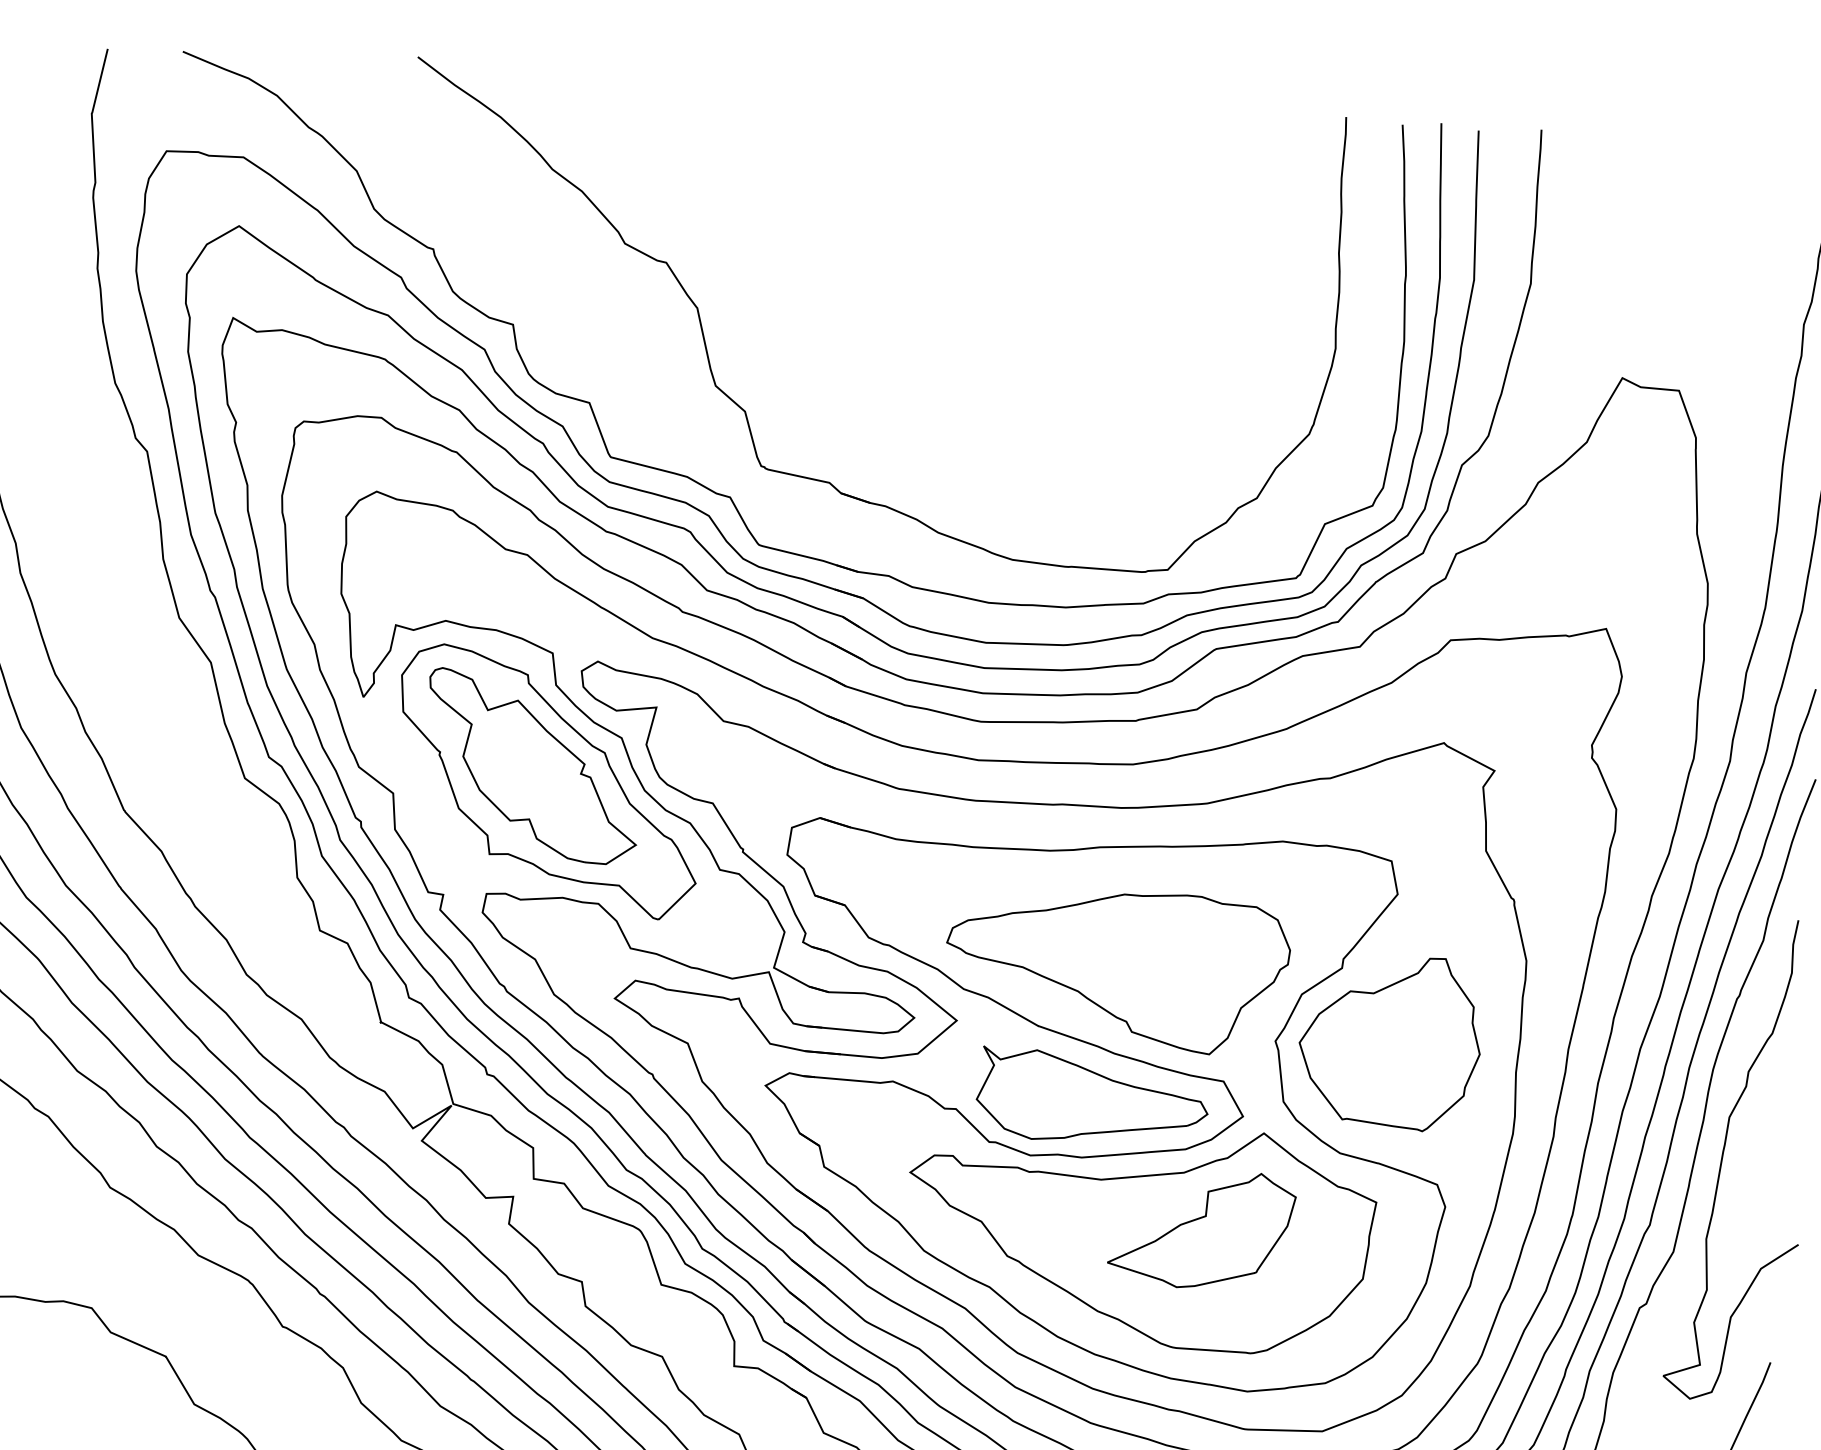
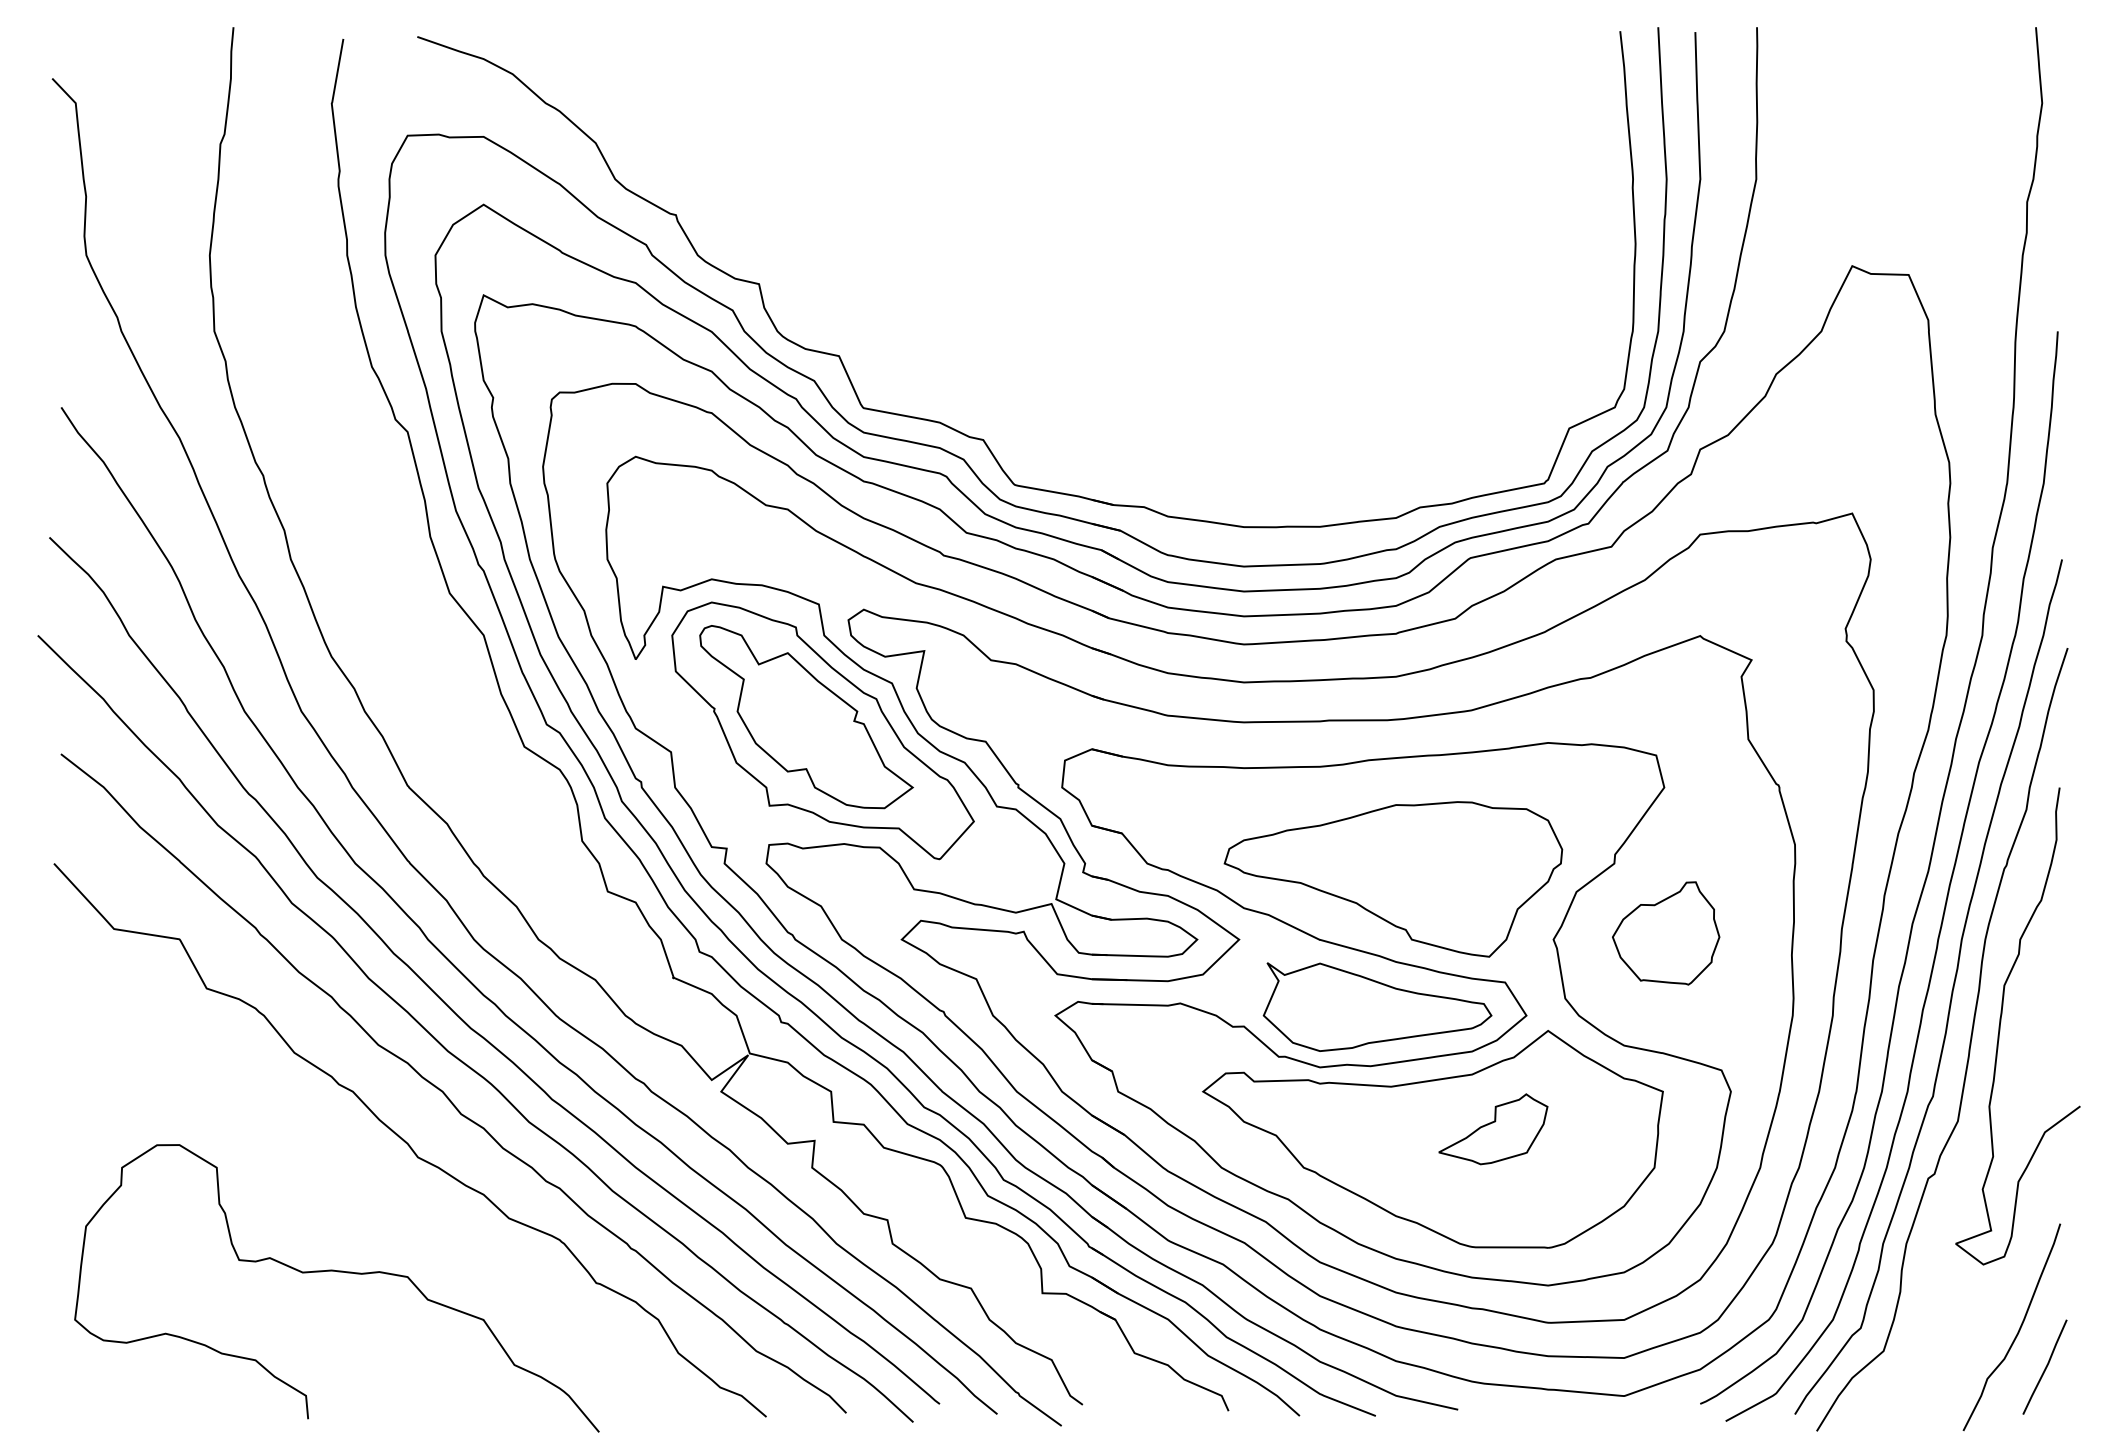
part: (746, 411) -> (993, 354), removed
part: (1389, 1042) -> (1665, 933), size x0.6
part: (1202, 1229) -> (1493, 1129), size x0.6

